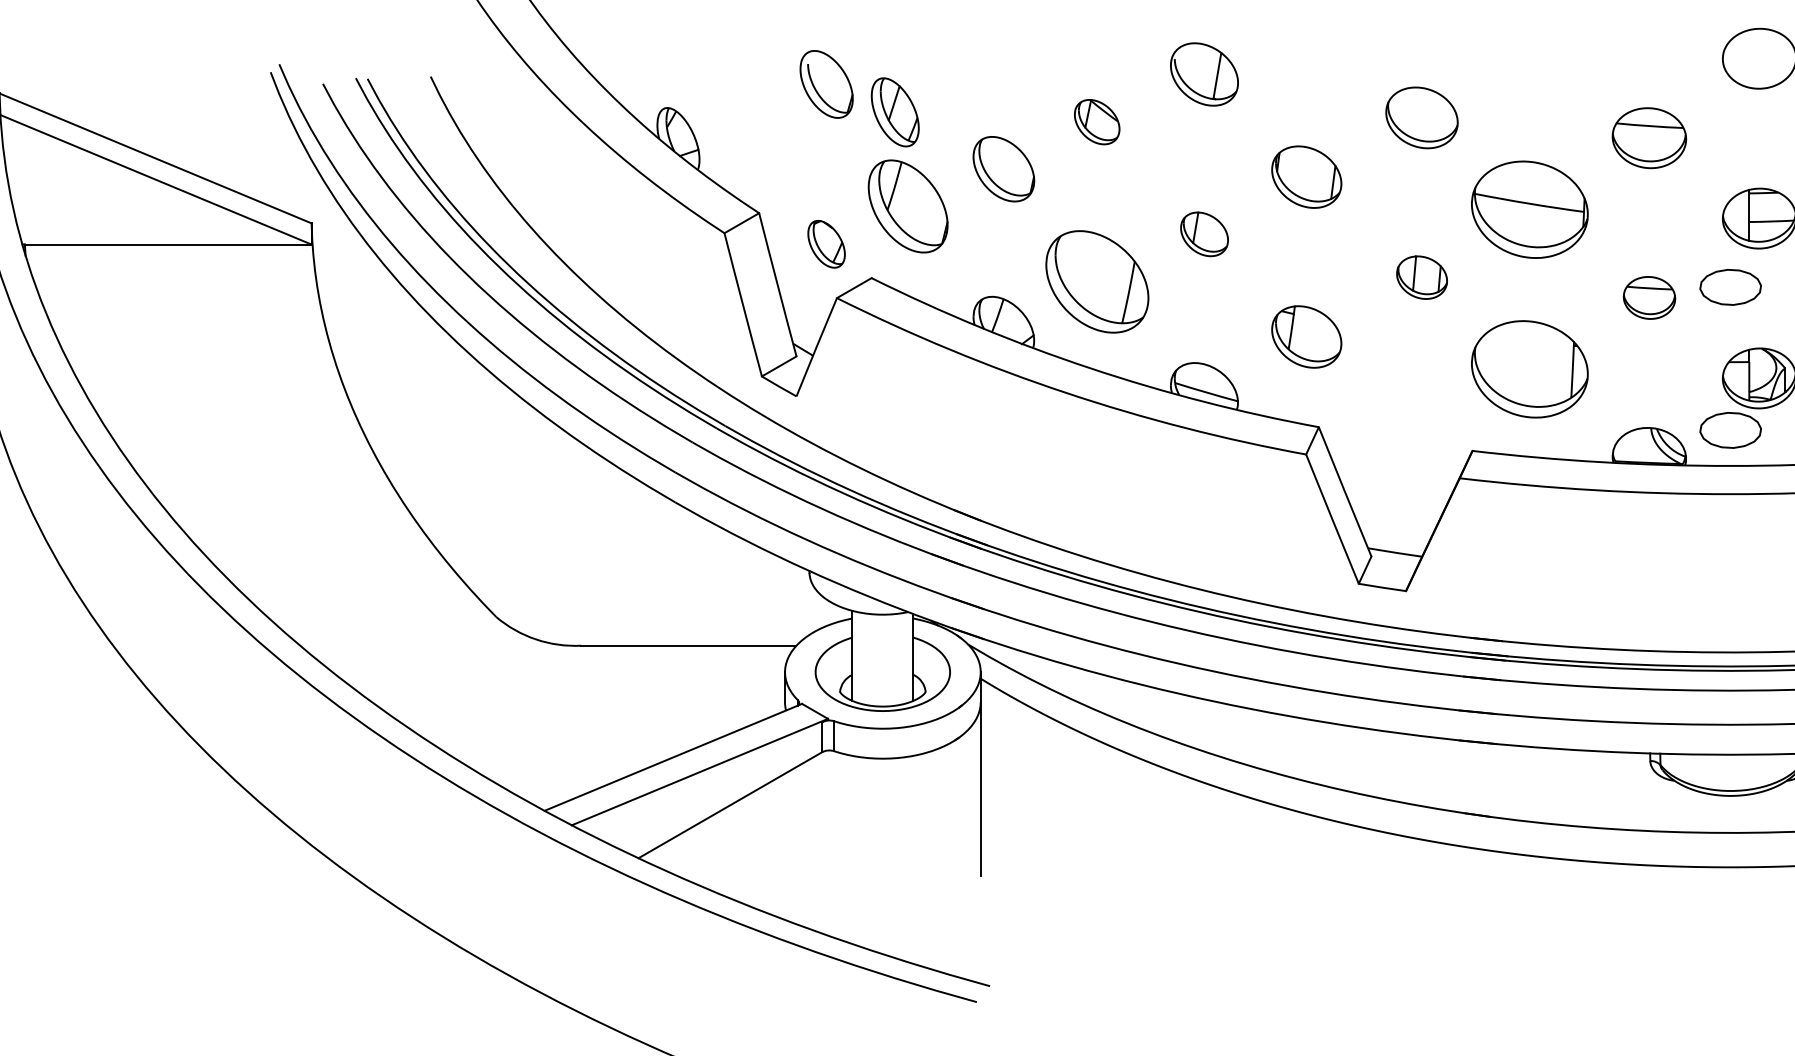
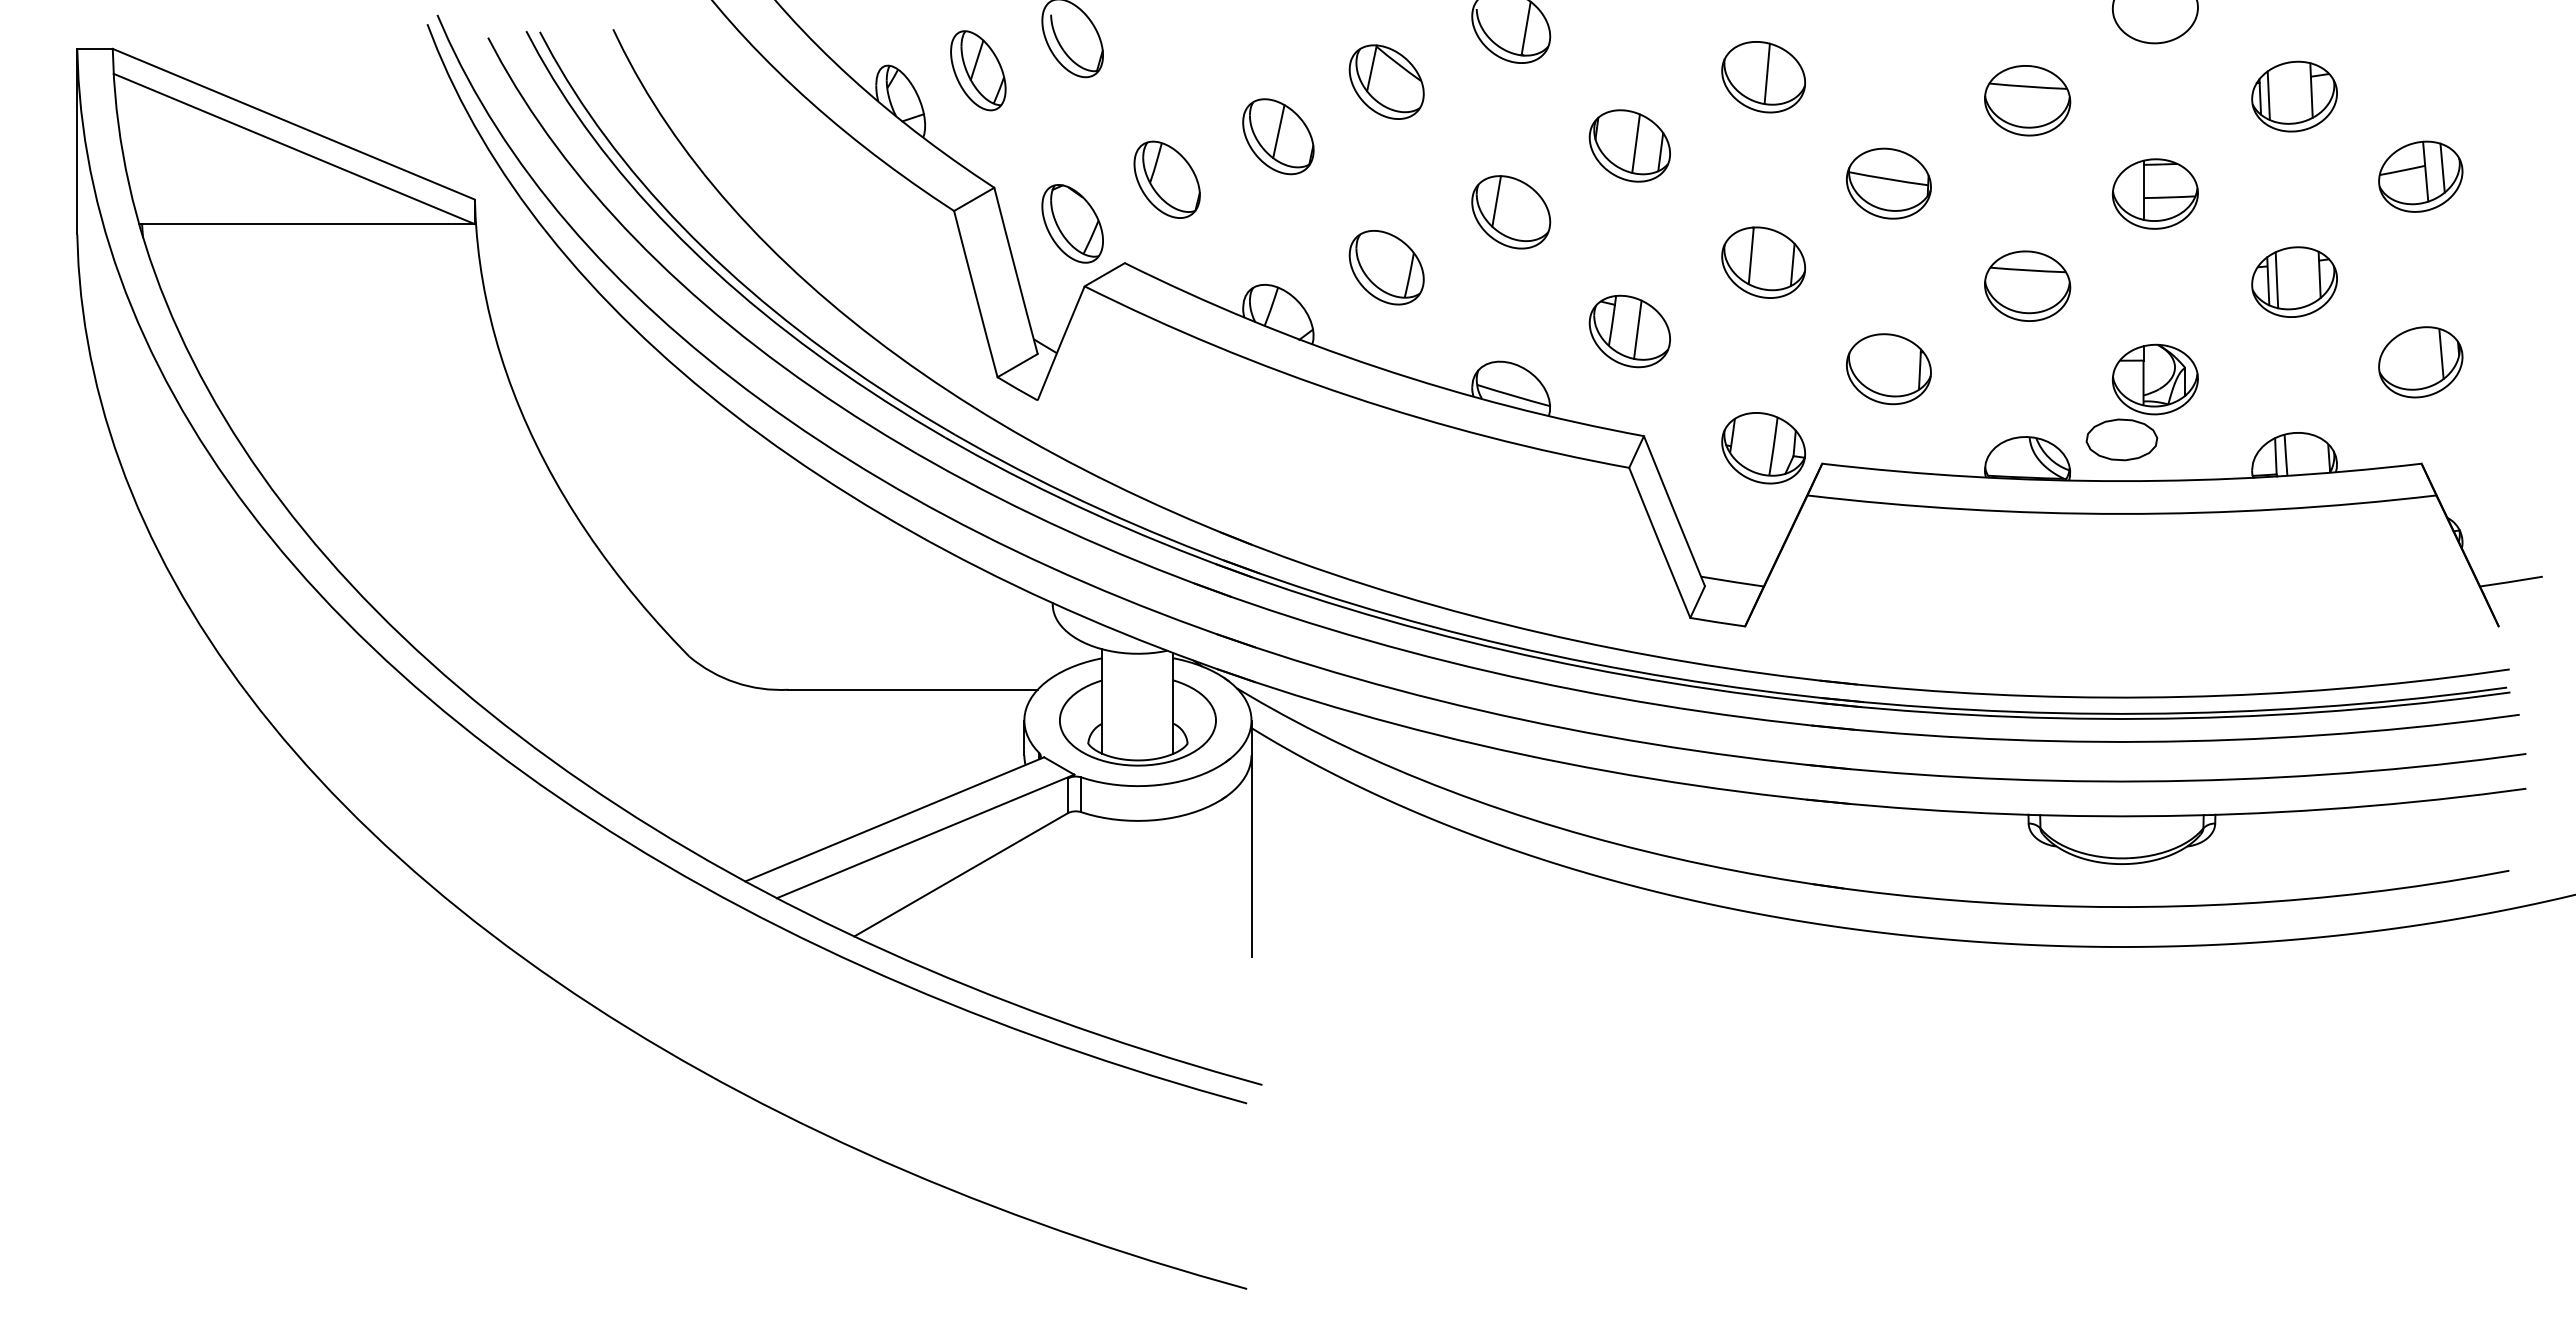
part: (895, 112) -> (978, 70), moved
line: (1424, 114) -> (1766, 73), added
part: (1097, 121) -> (1386, 81), size x1.43
line: (1003, 164) -> (1278, 131), added
line: (1311, 175) -> (1635, 143), added
part: (907, 206) -> (1166, 179), size x0.71
part: (1529, 209) -> (1888, 183), size x0.62
part: (1204, 234) -> (1511, 212), size x1.43
part: (826, 243) -> (1072, 223), size x1.43
part: (1421, 277) -> (1763, 262), size x1.43
part: (1097, 281) -> (1386, 267), size x0.62
part: (1730, 287) -> (2121, 273), removed
part: (1649, 297) -> (2027, 285), size x1.43
line: (1313, 335) -> (1637, 329), added
part: (1529, 369) -> (1888, 369), size x0.62
part: (1421, 437) -> (1763, 448), added

